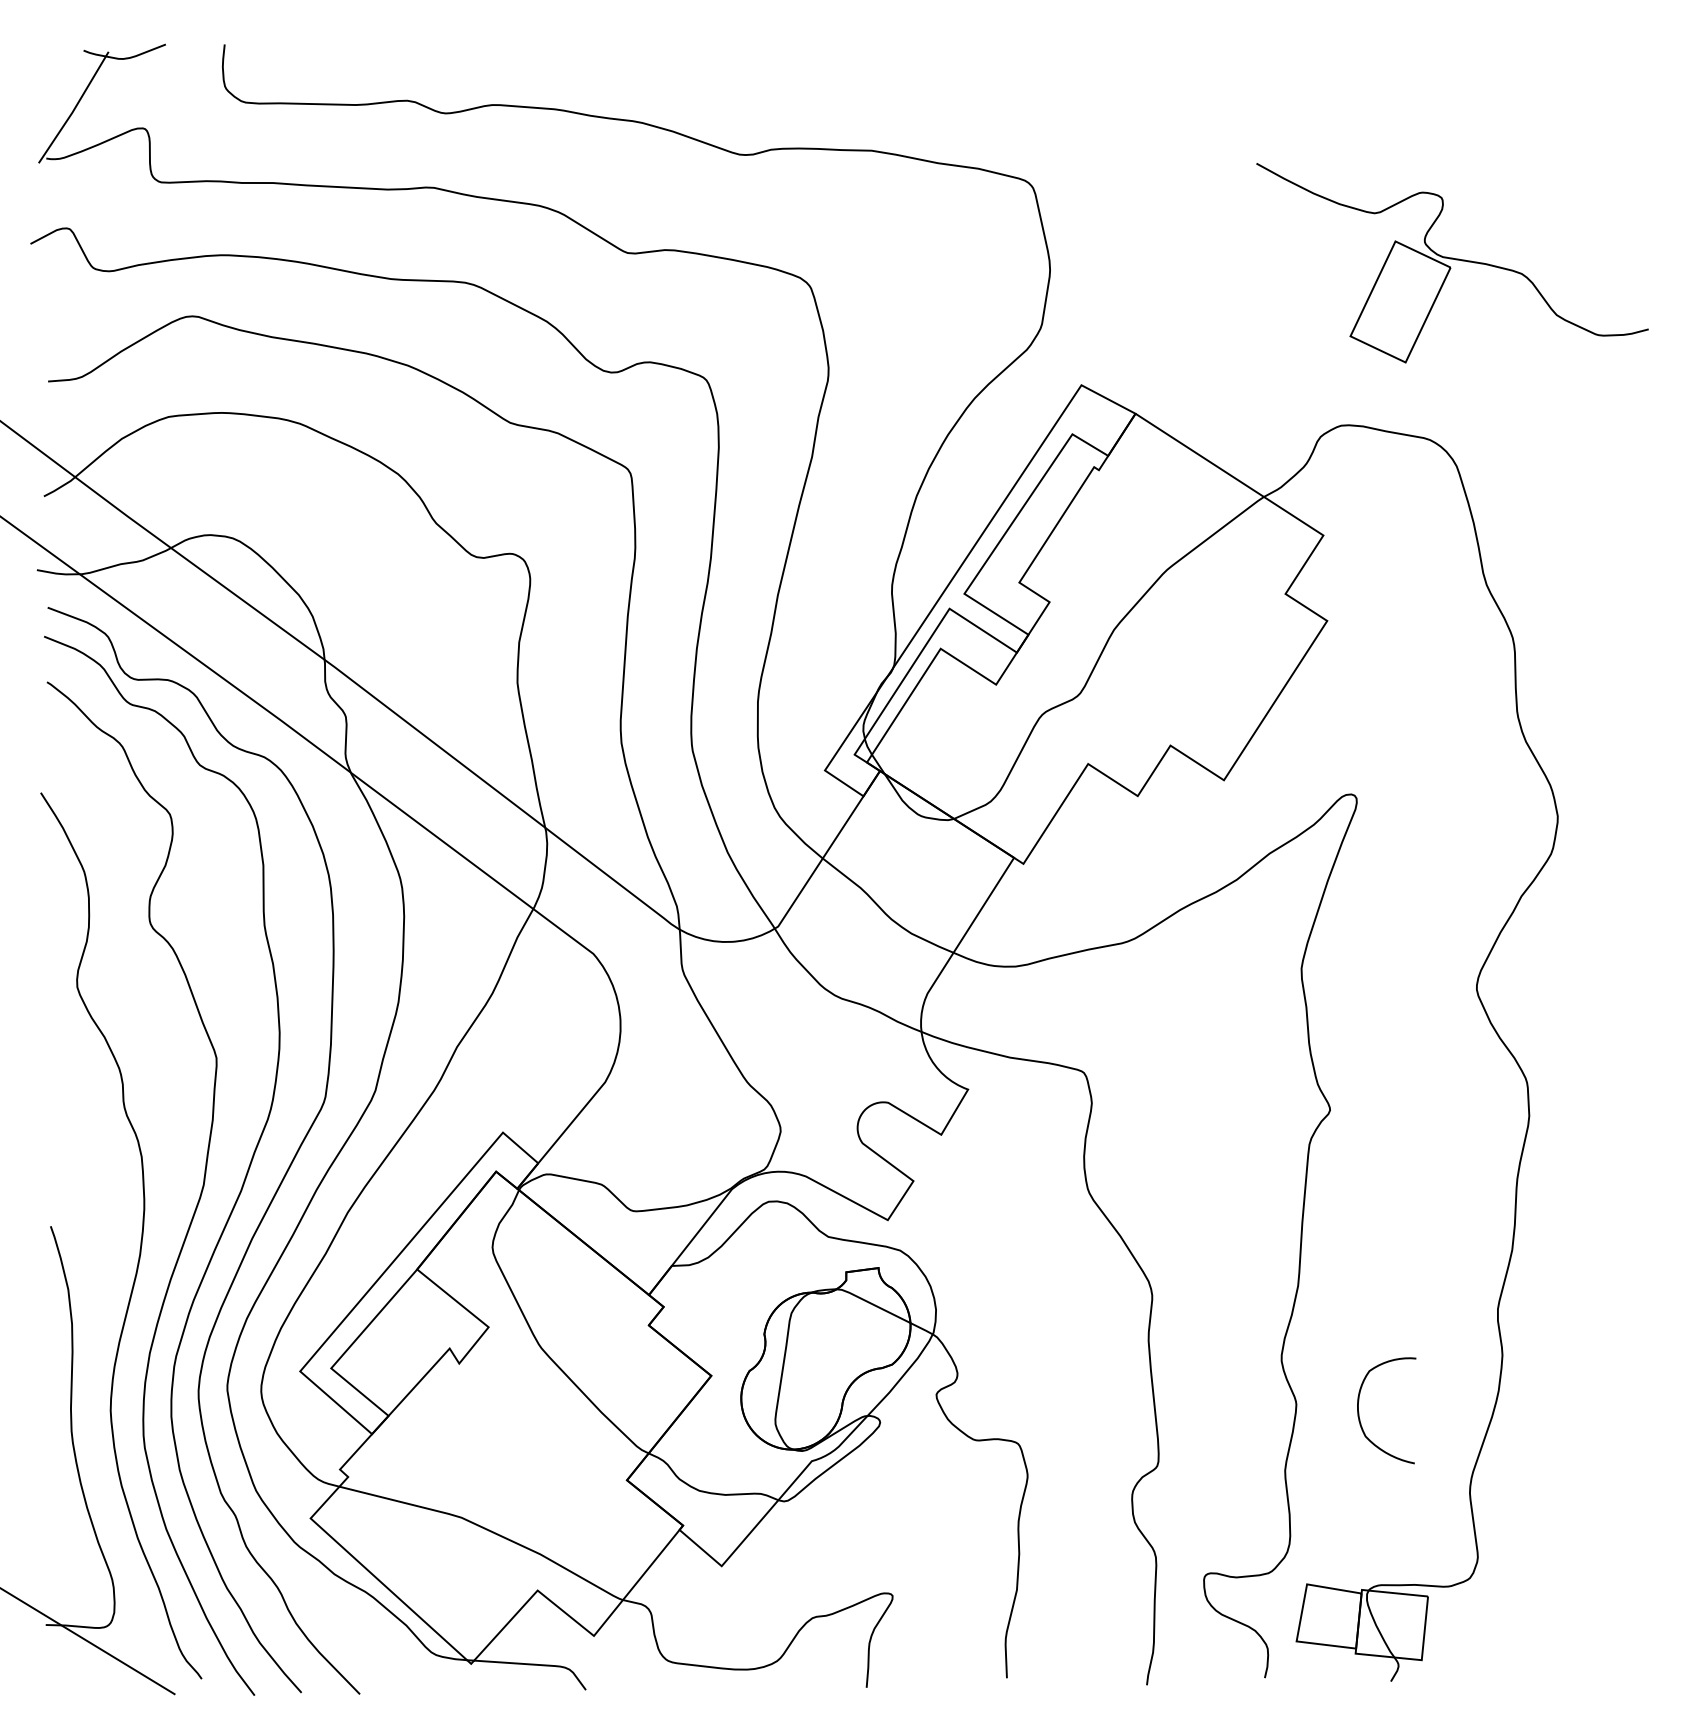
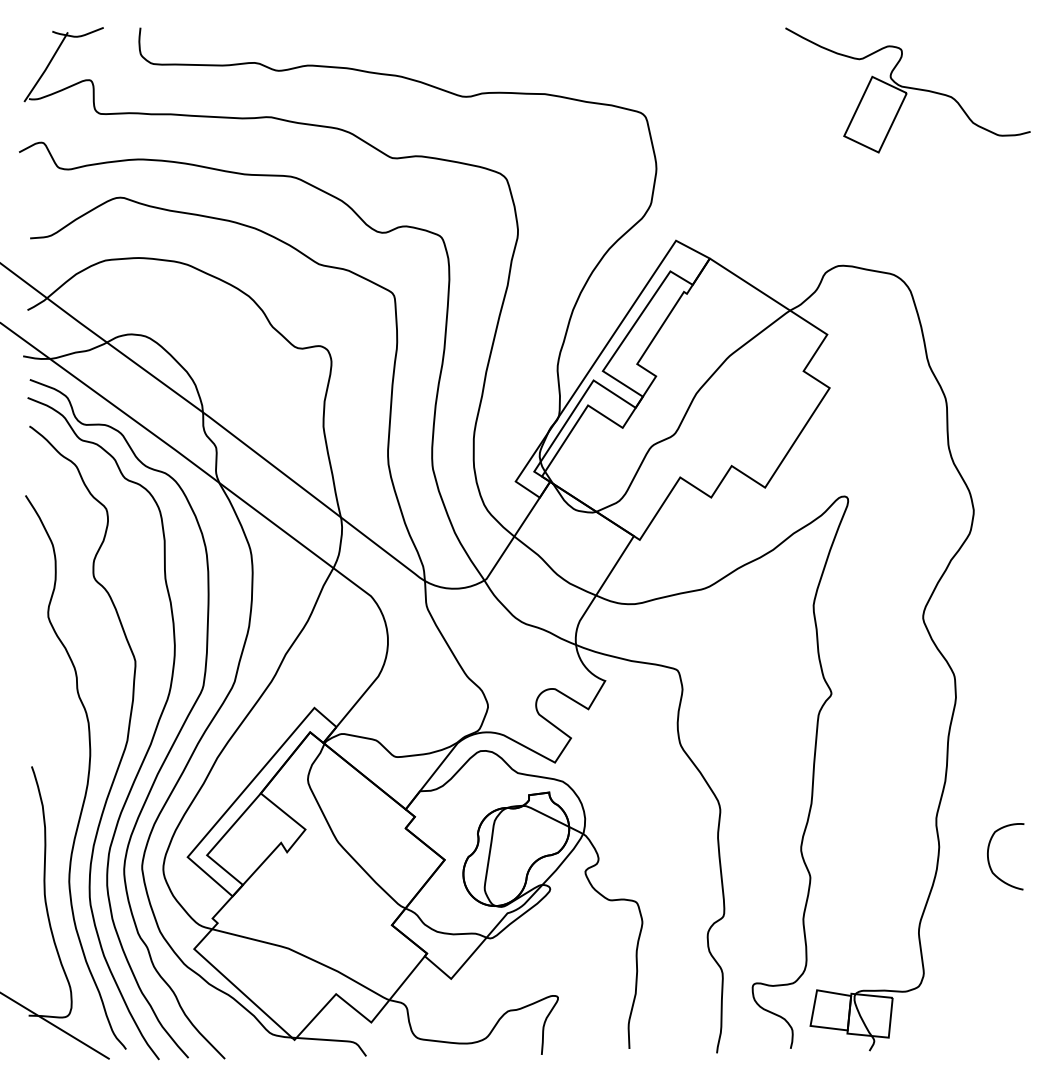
part: (1451, 263) -> (907, 90), moved
curve: (1360, 1415) -> (989, 859), moved

